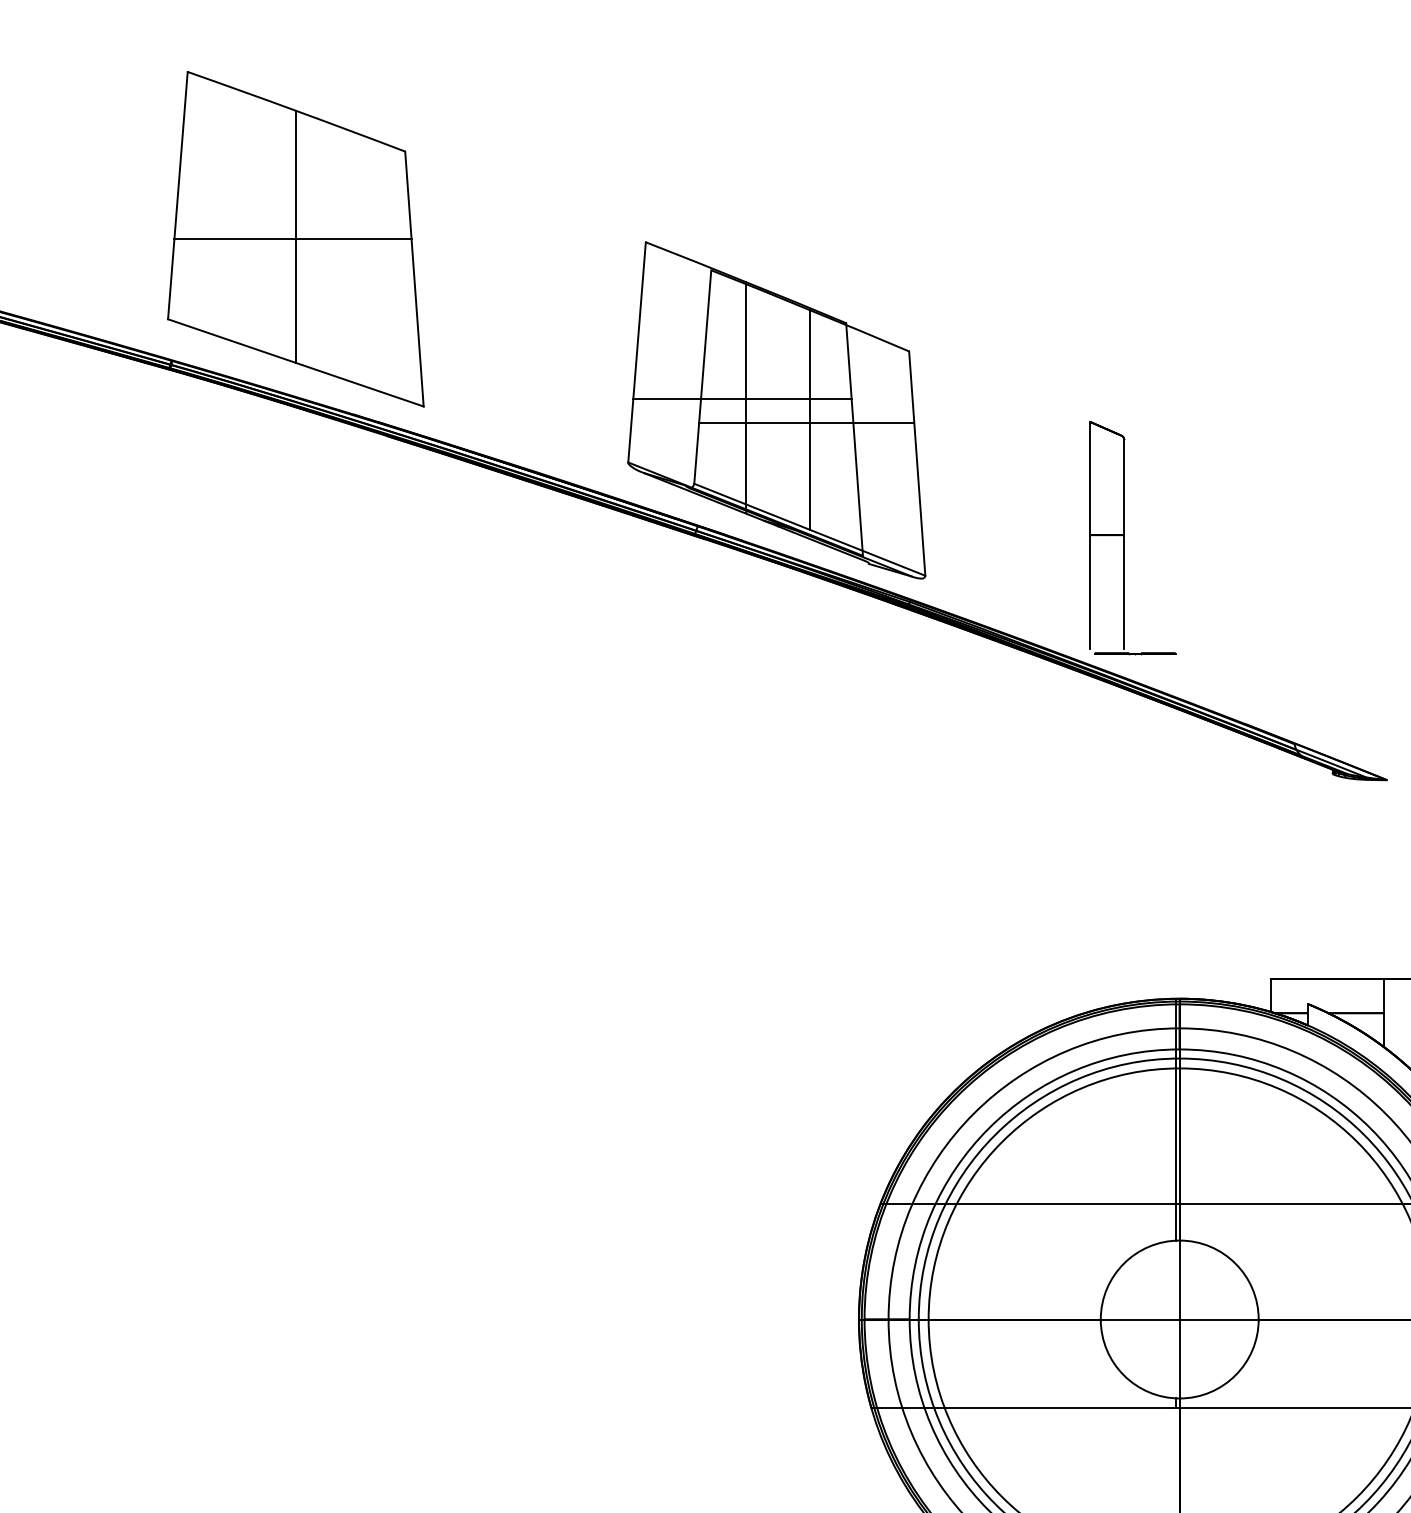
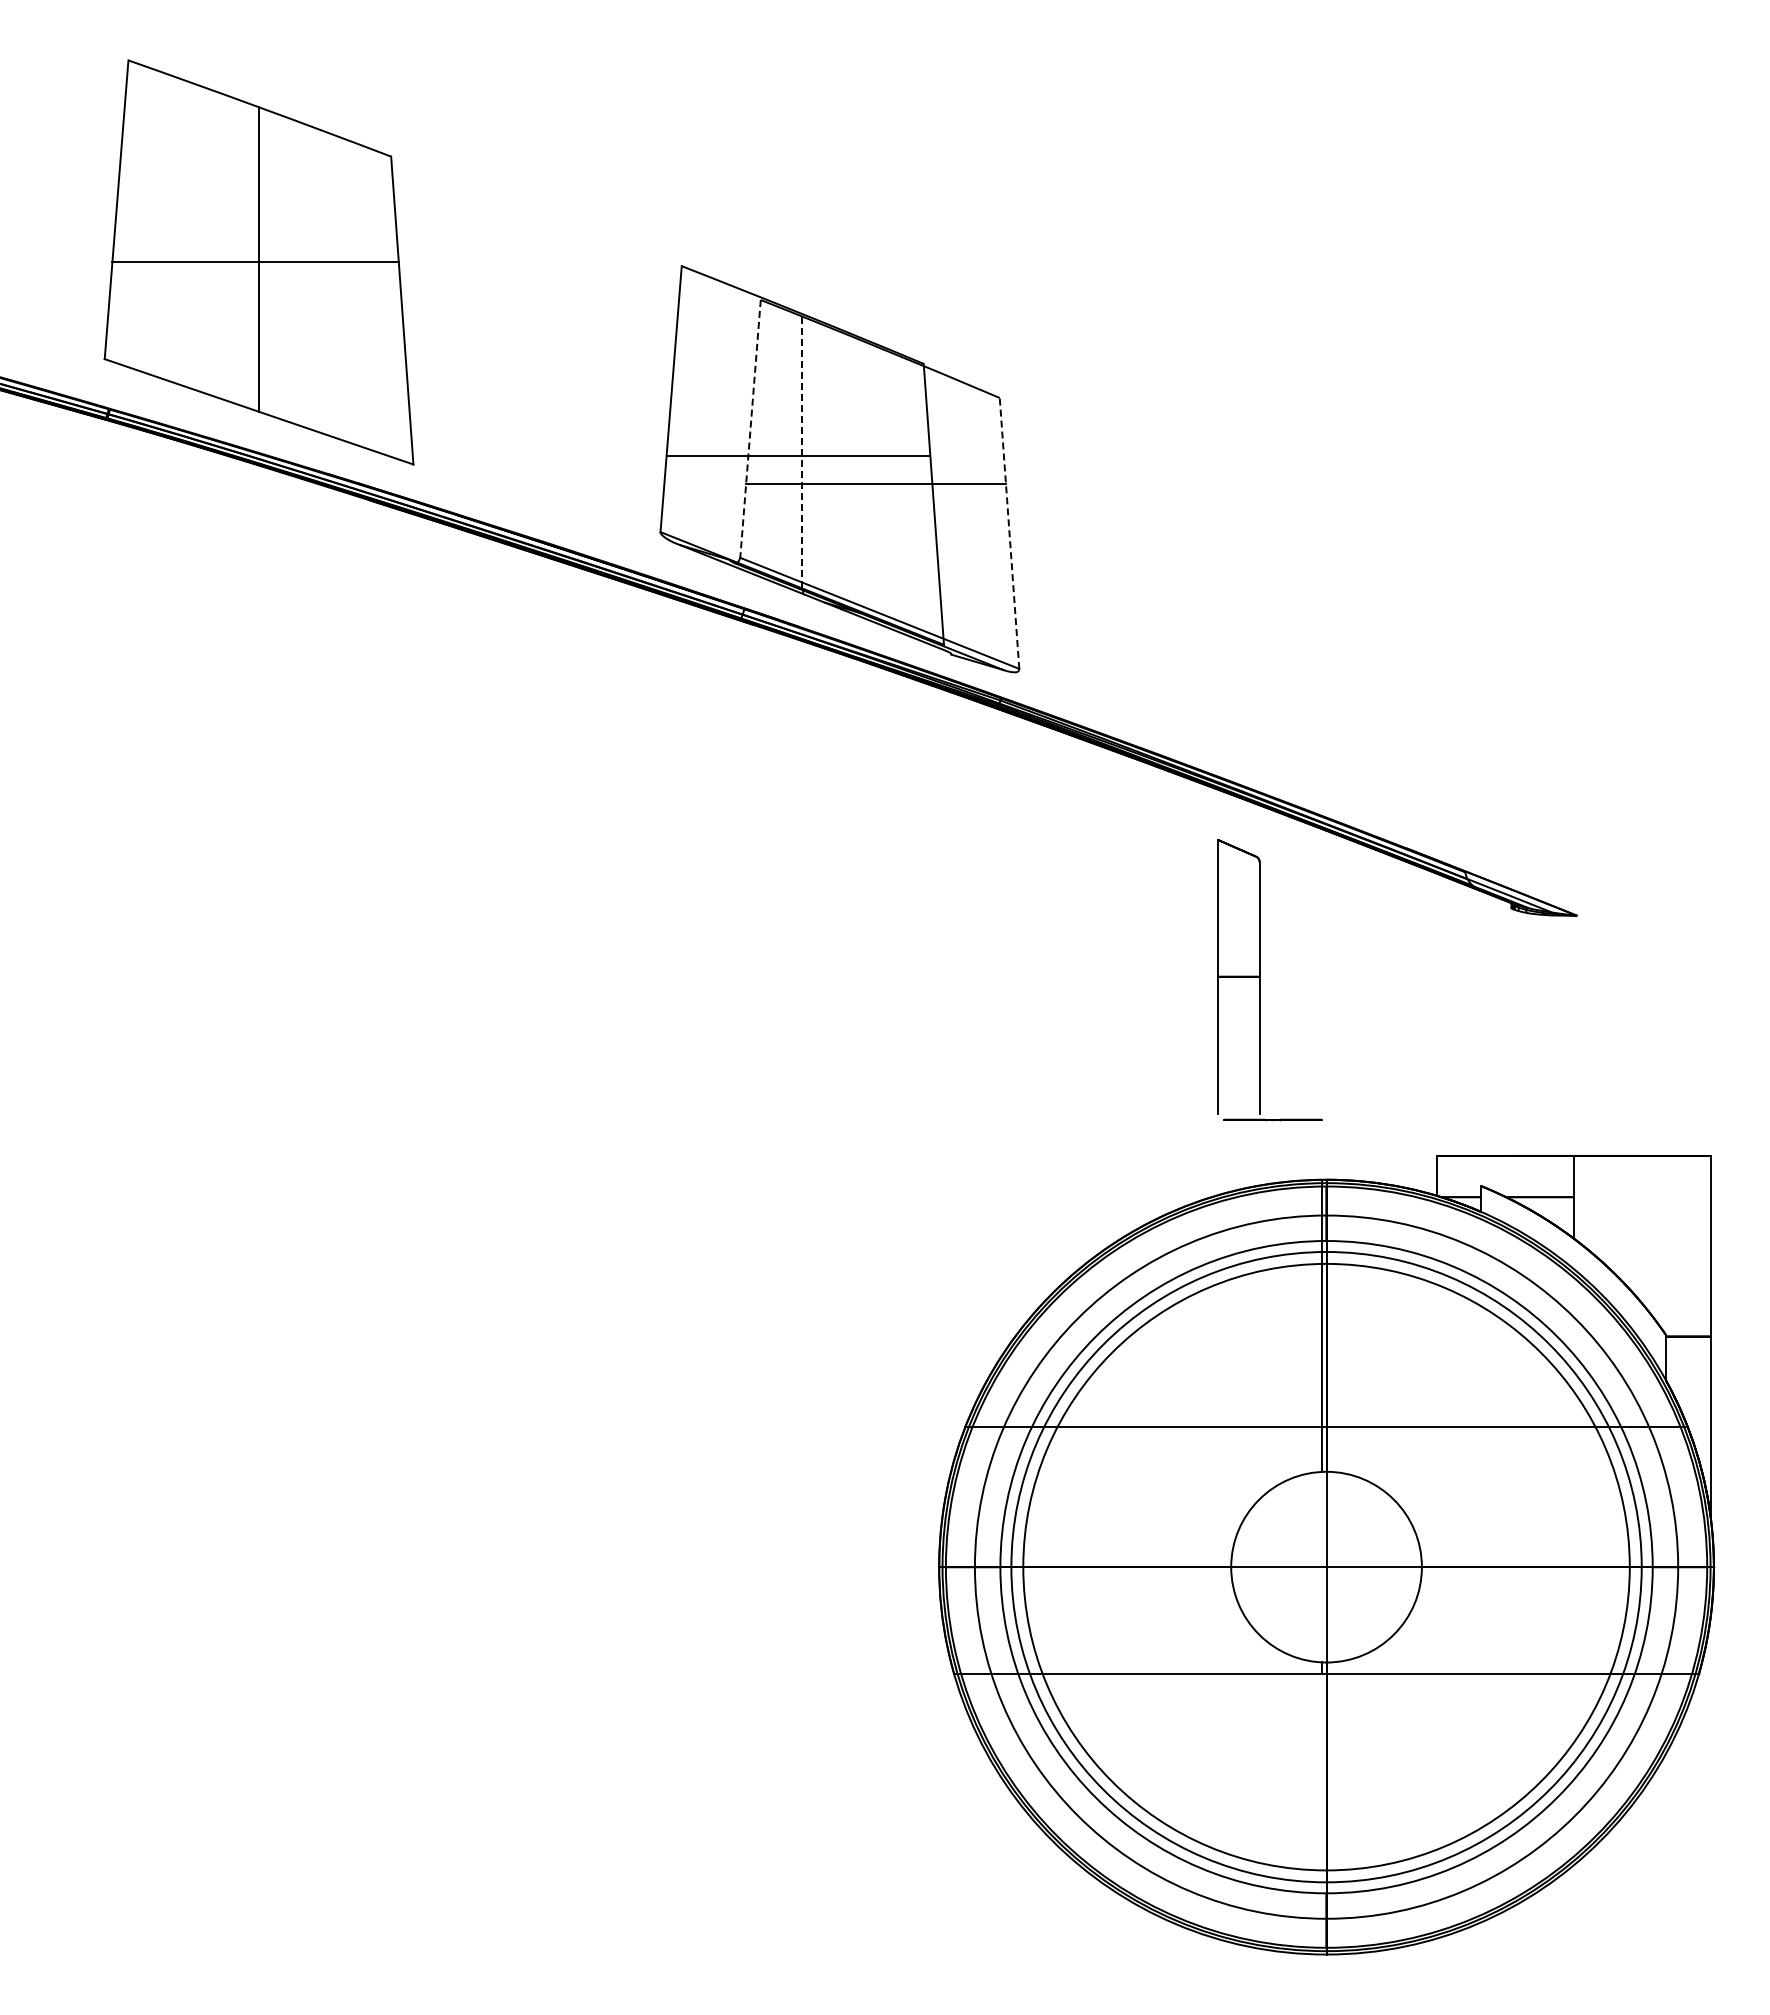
line: (702, 377) -> (750, 429), solid -> dashed
line: (745, 394) -> (802, 450), solid -> dashed
line: (809, 419) -> (879, 480), removed
line: (917, 463) -> (1009, 533), solid -> dashed
part: (1125, 538) -> (1260, 980), moved

